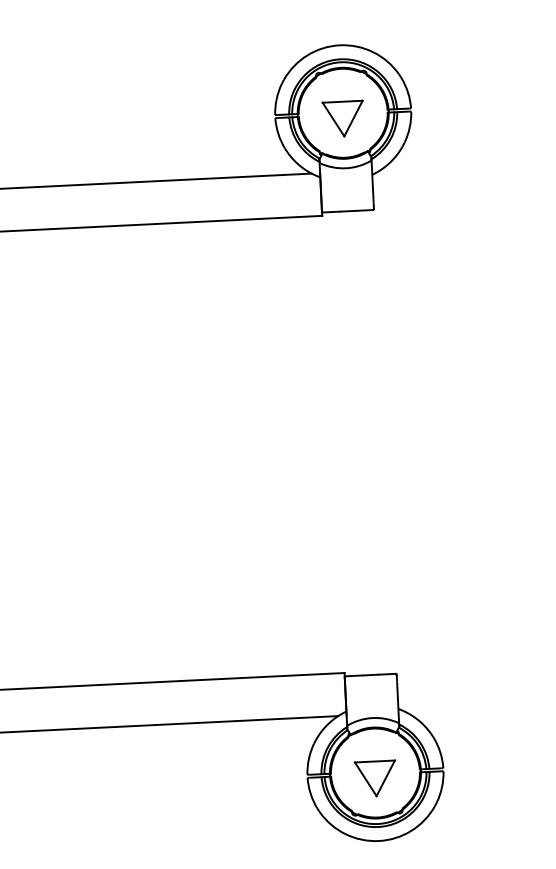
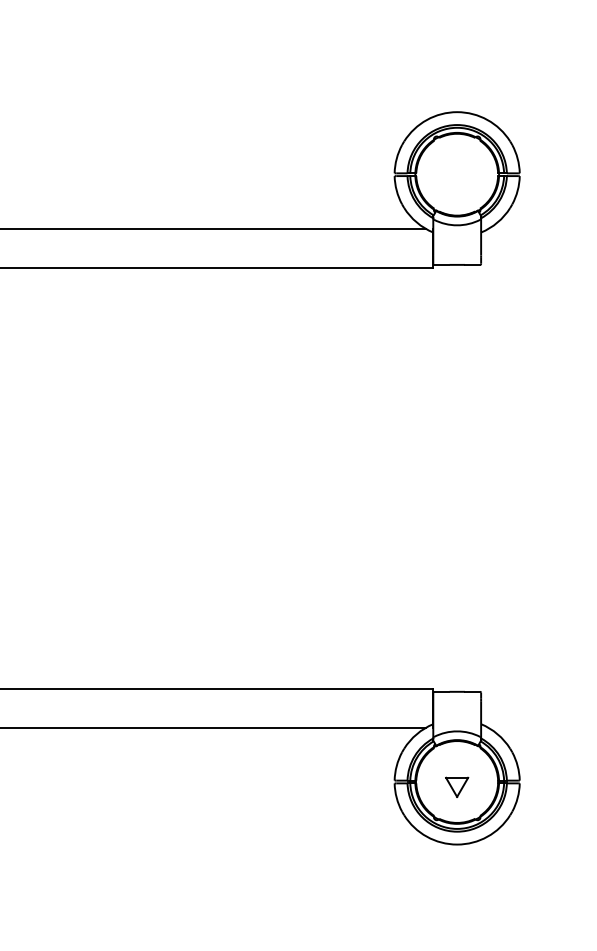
part: (342, 119) -> (456, 180), removed
part: (375, 779) -> (456, 787), size x0.6

